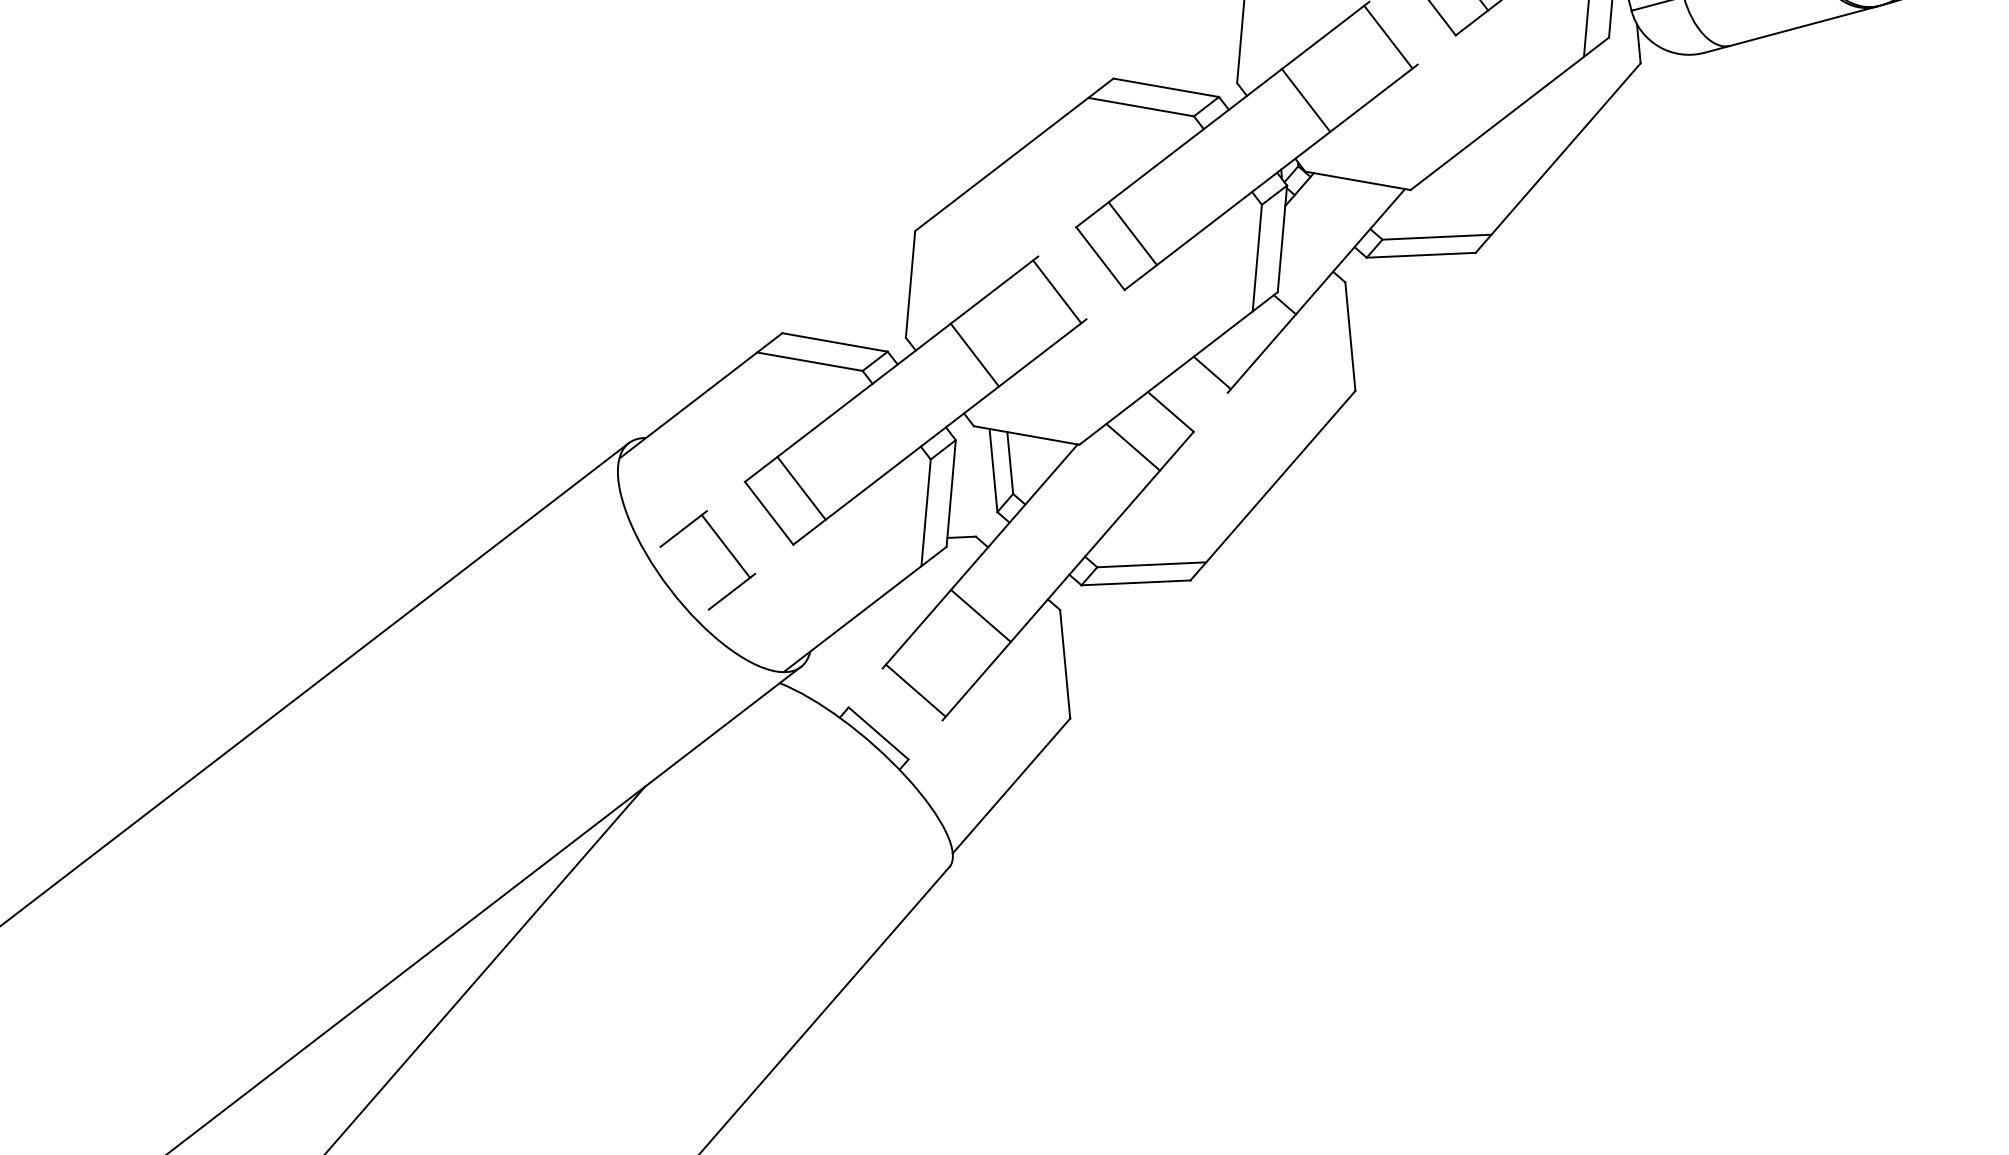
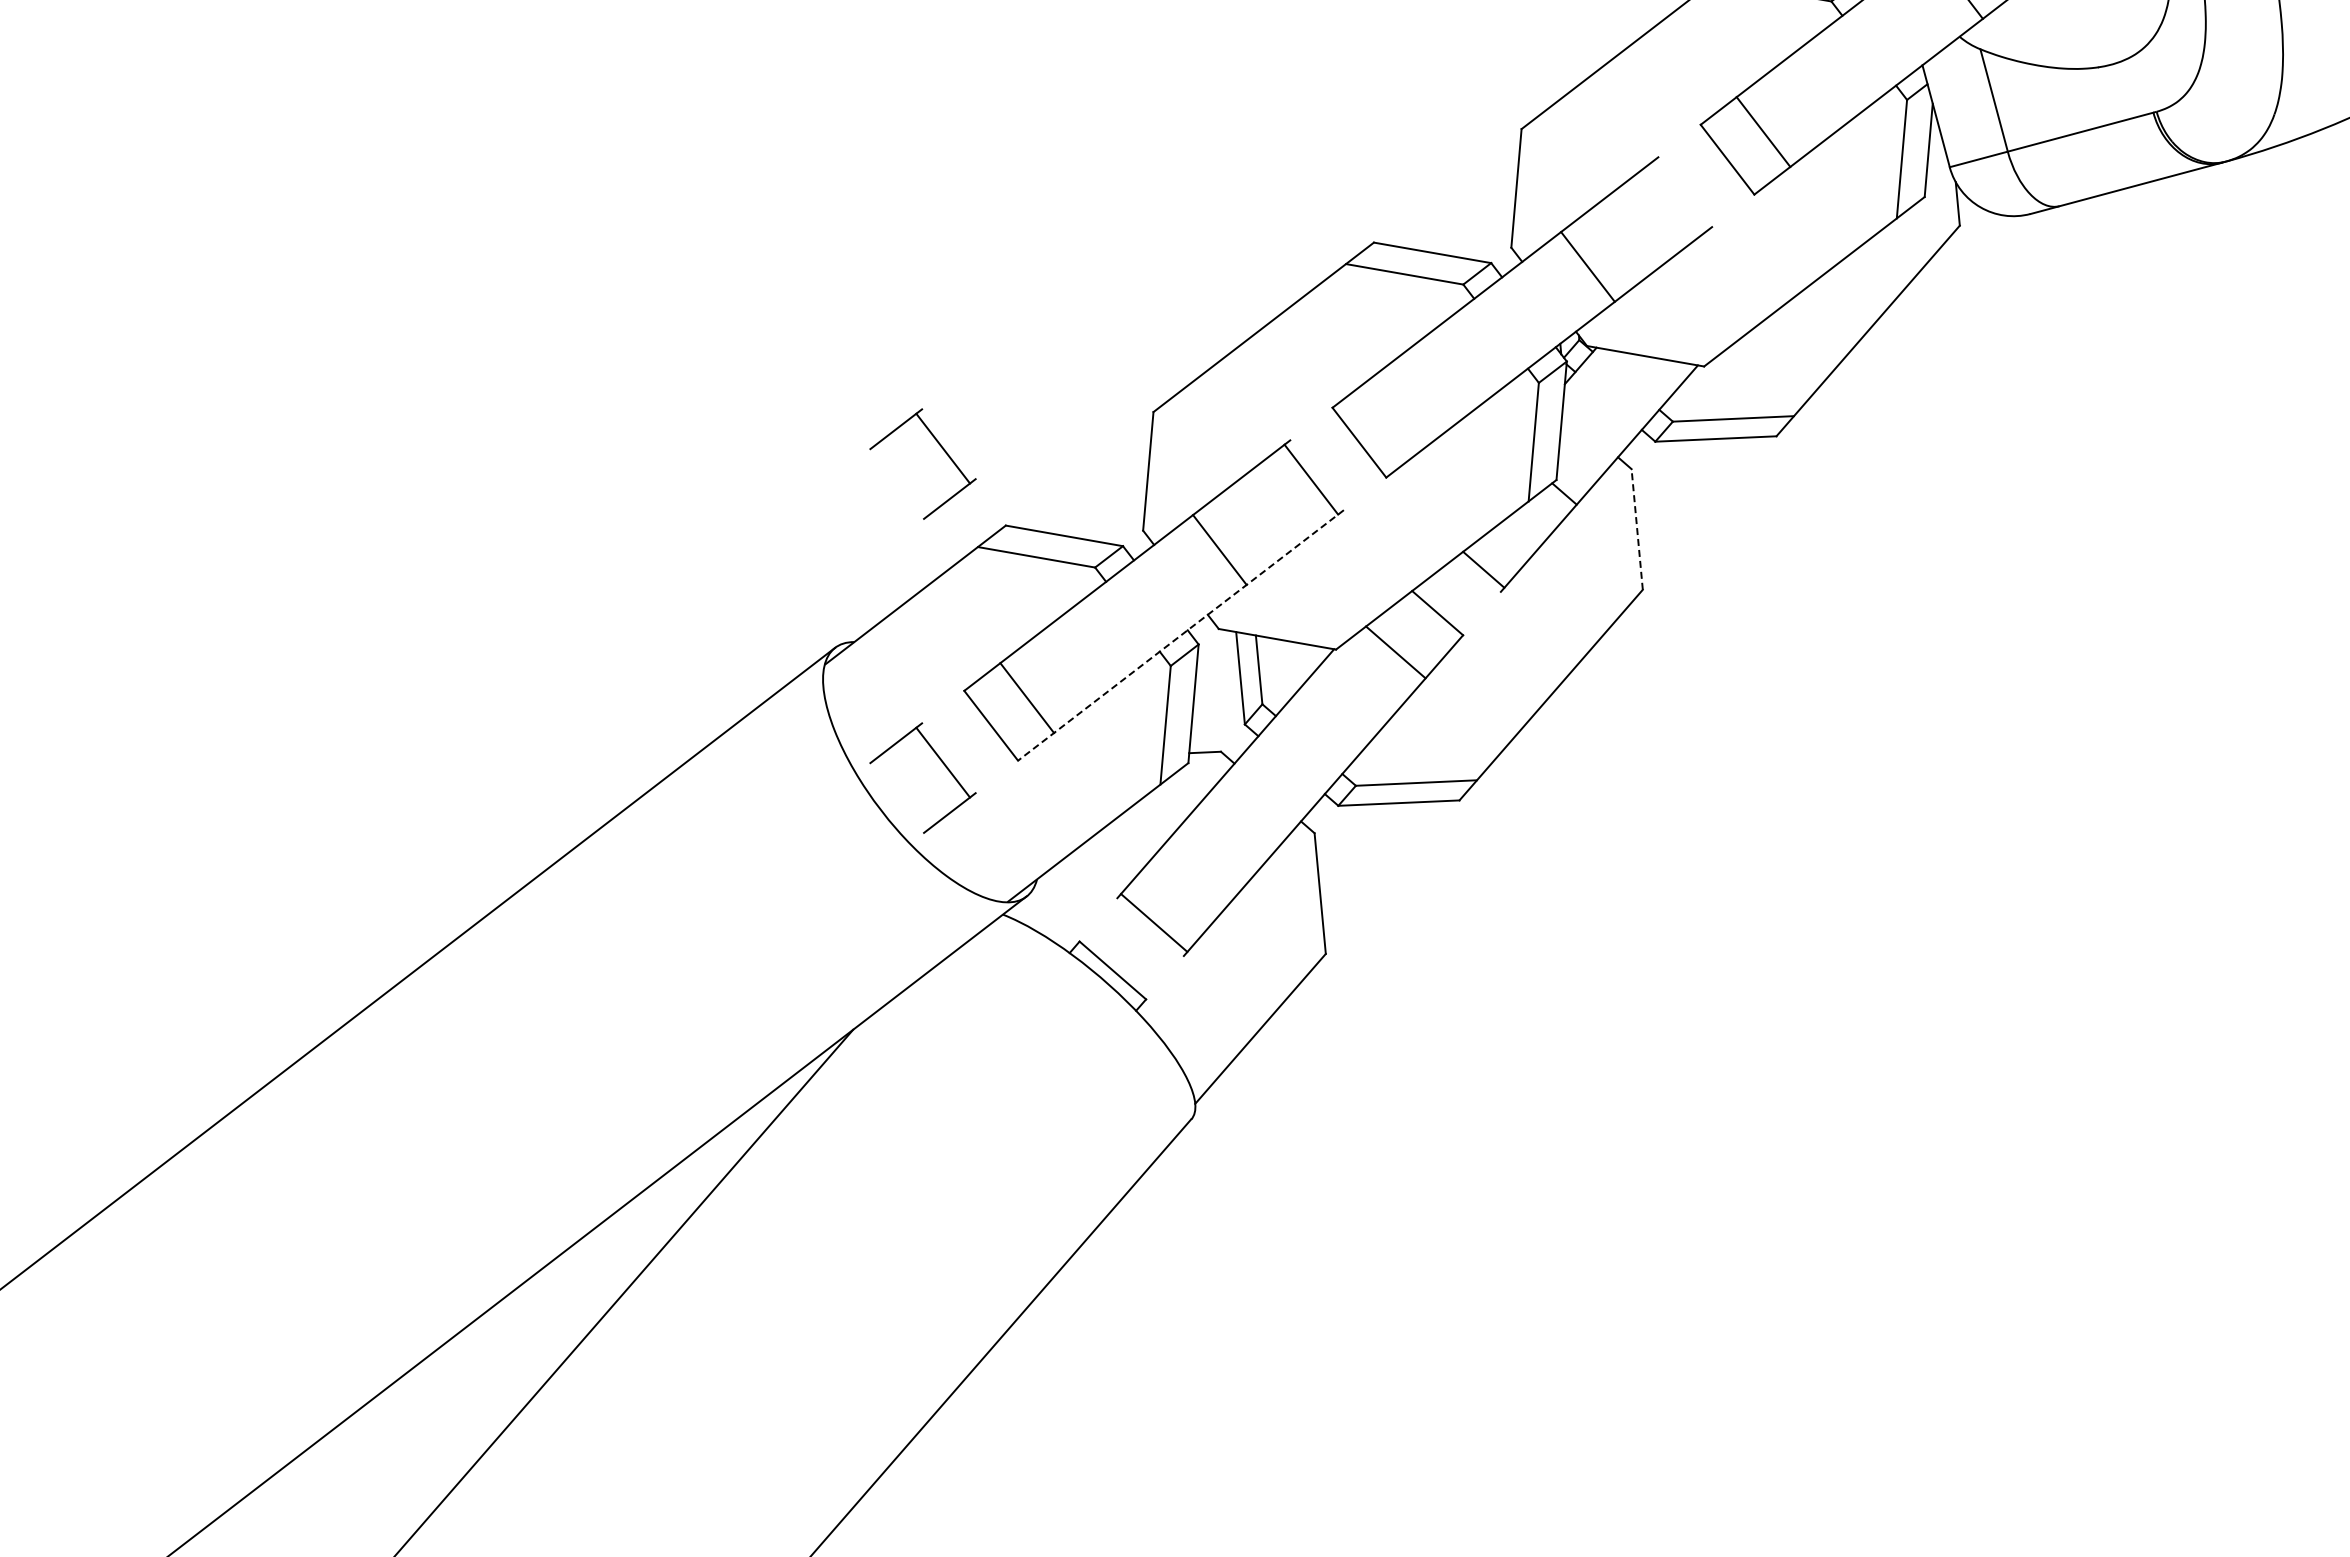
line: (1388, 37) -> (1679, 196), removed
line: (1132, 233) -> (1395, 414), removed
part: (724, 263) -> (941, 448), added
line: (1350, 336) -> (1637, 529), solid -> dashed
line: (939, 432) -> (1180, 635), solid -> dashed
line: (980, 615) -> (1226, 839), removed

